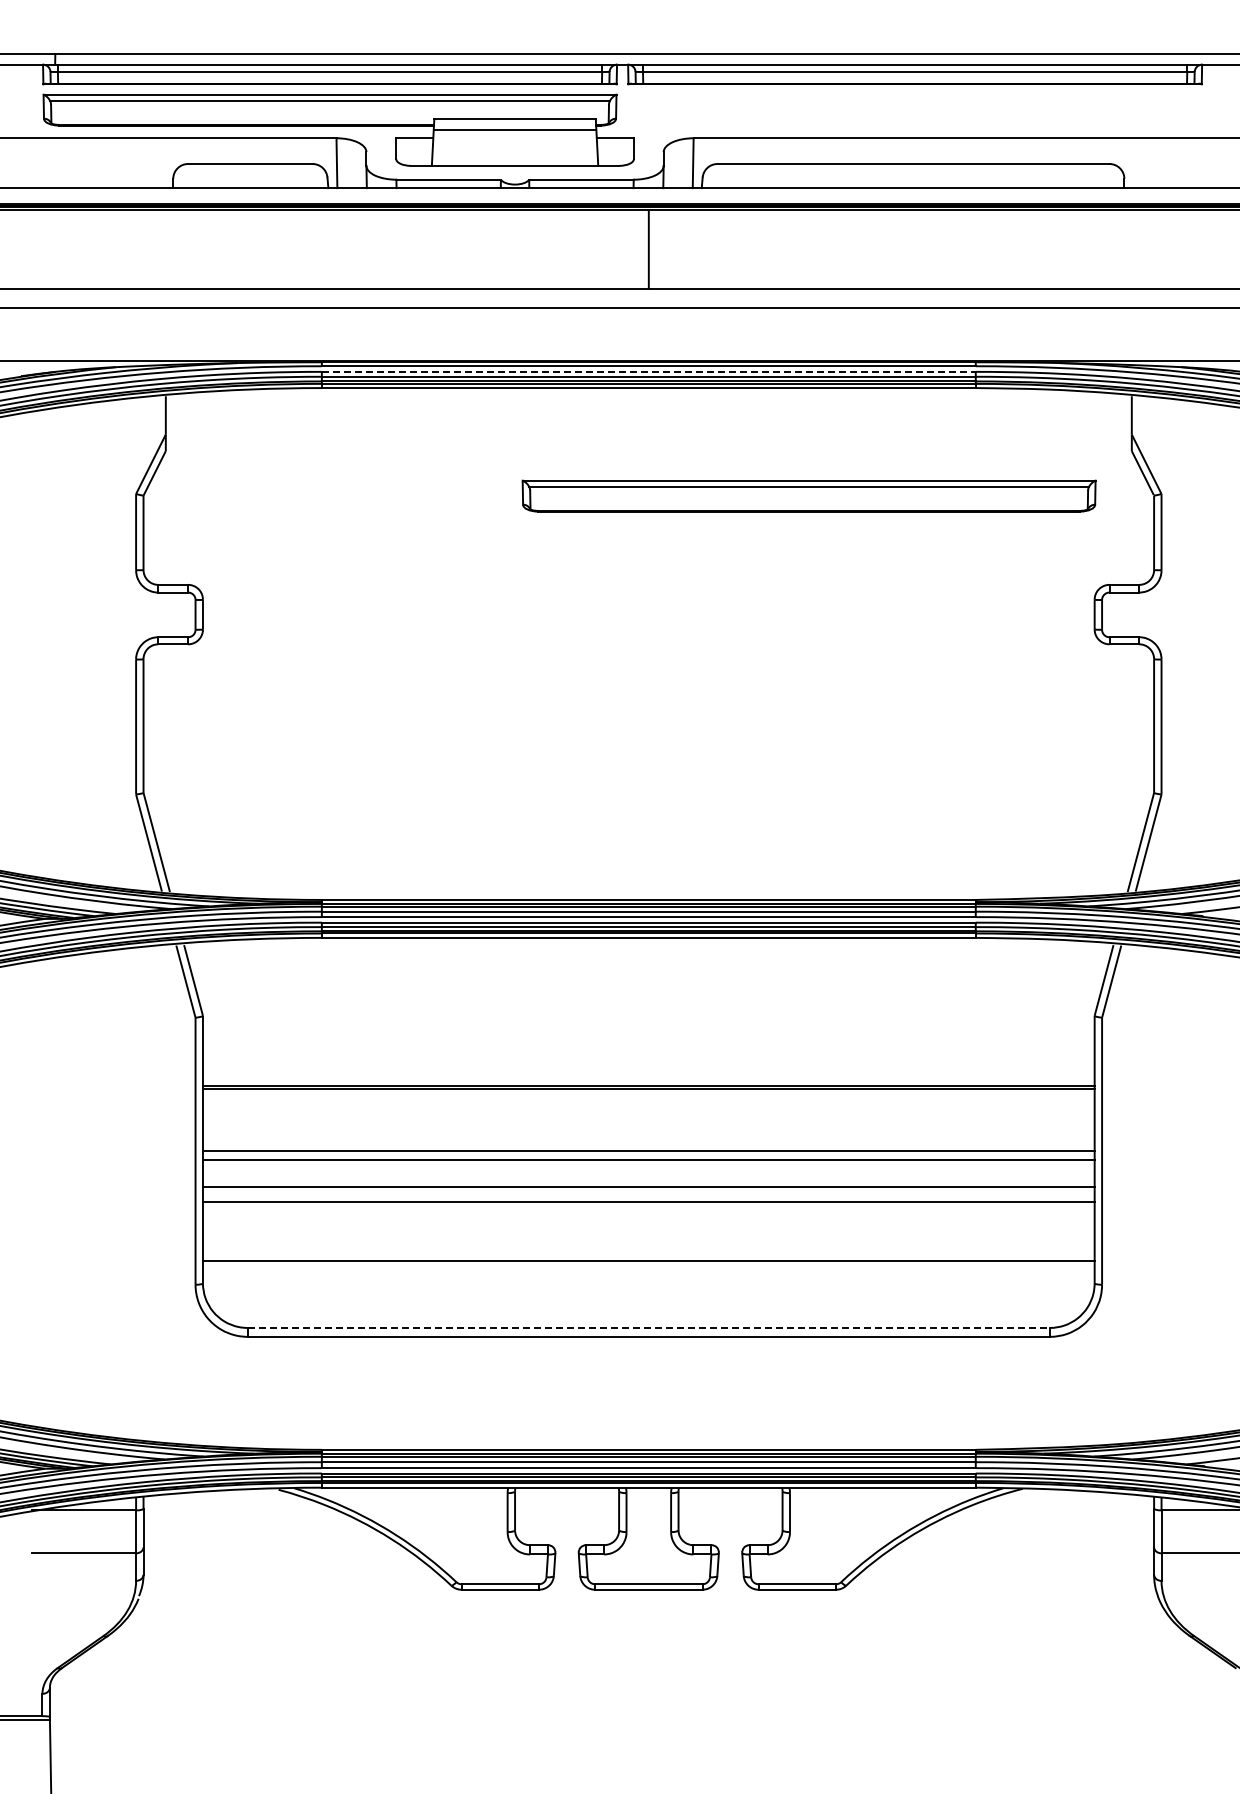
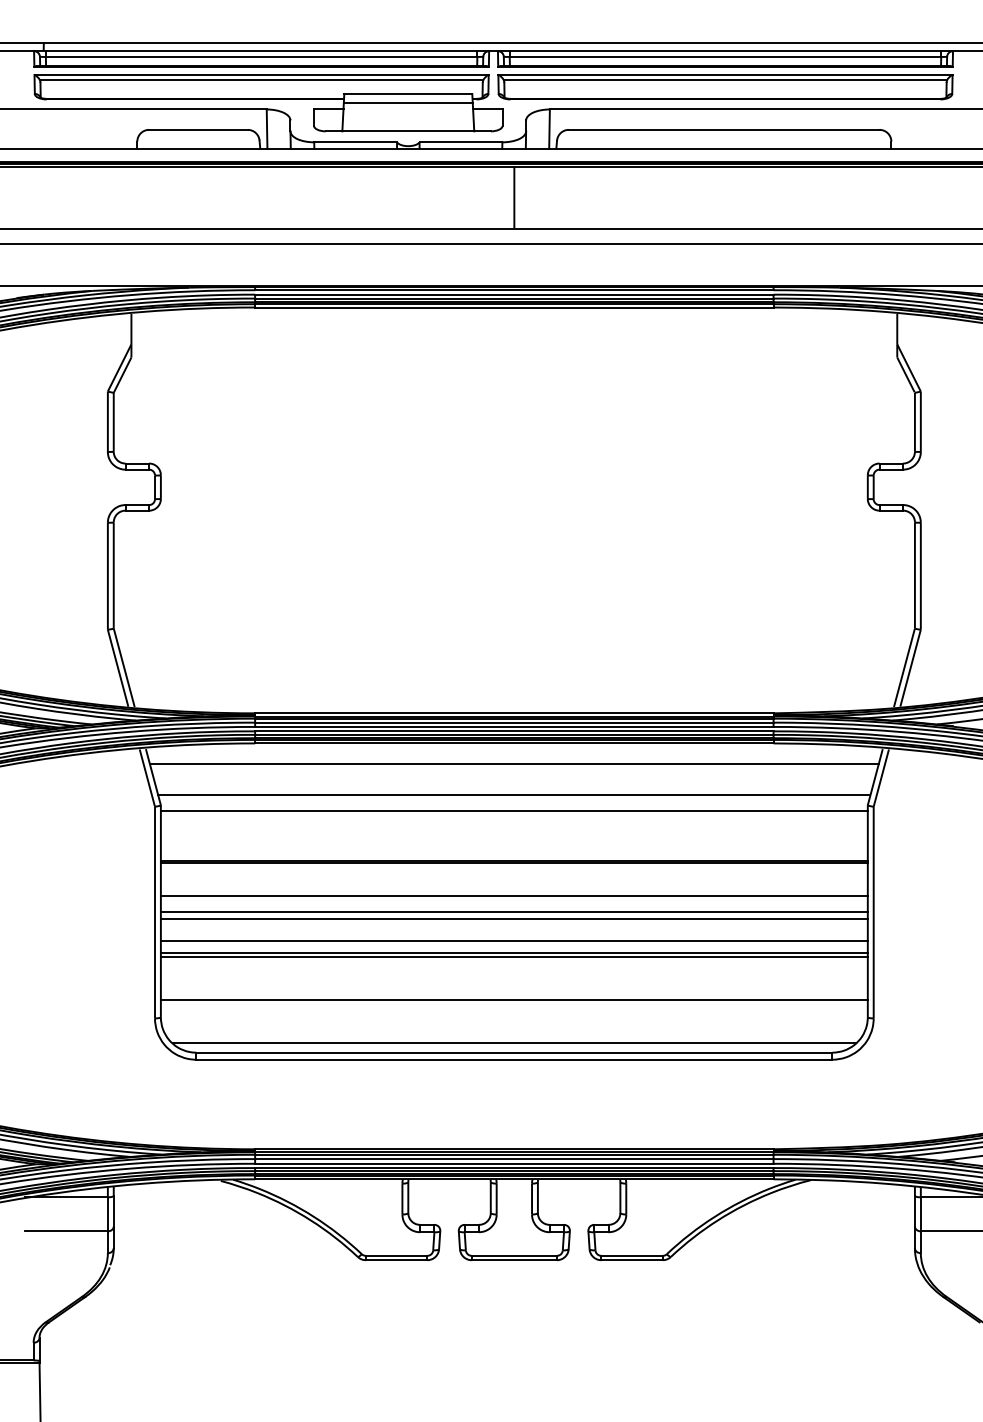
line: (648, 371) -> (514, 294), dashed -> solid
part: (808, 495) -> (724, 86), moved
line: (648, 963) -> (514, 763), added
line: (648, 1003) -> (514, 795), added
line: (648, 1023) -> (514, 811), added
line: (648, 1130) -> (514, 896), added
line: (648, 1207) -> (514, 957), added
line: (648, 1315) -> (514, 1042), added
line: (649, 1327) -> (514, 1052), dashed -> solid

